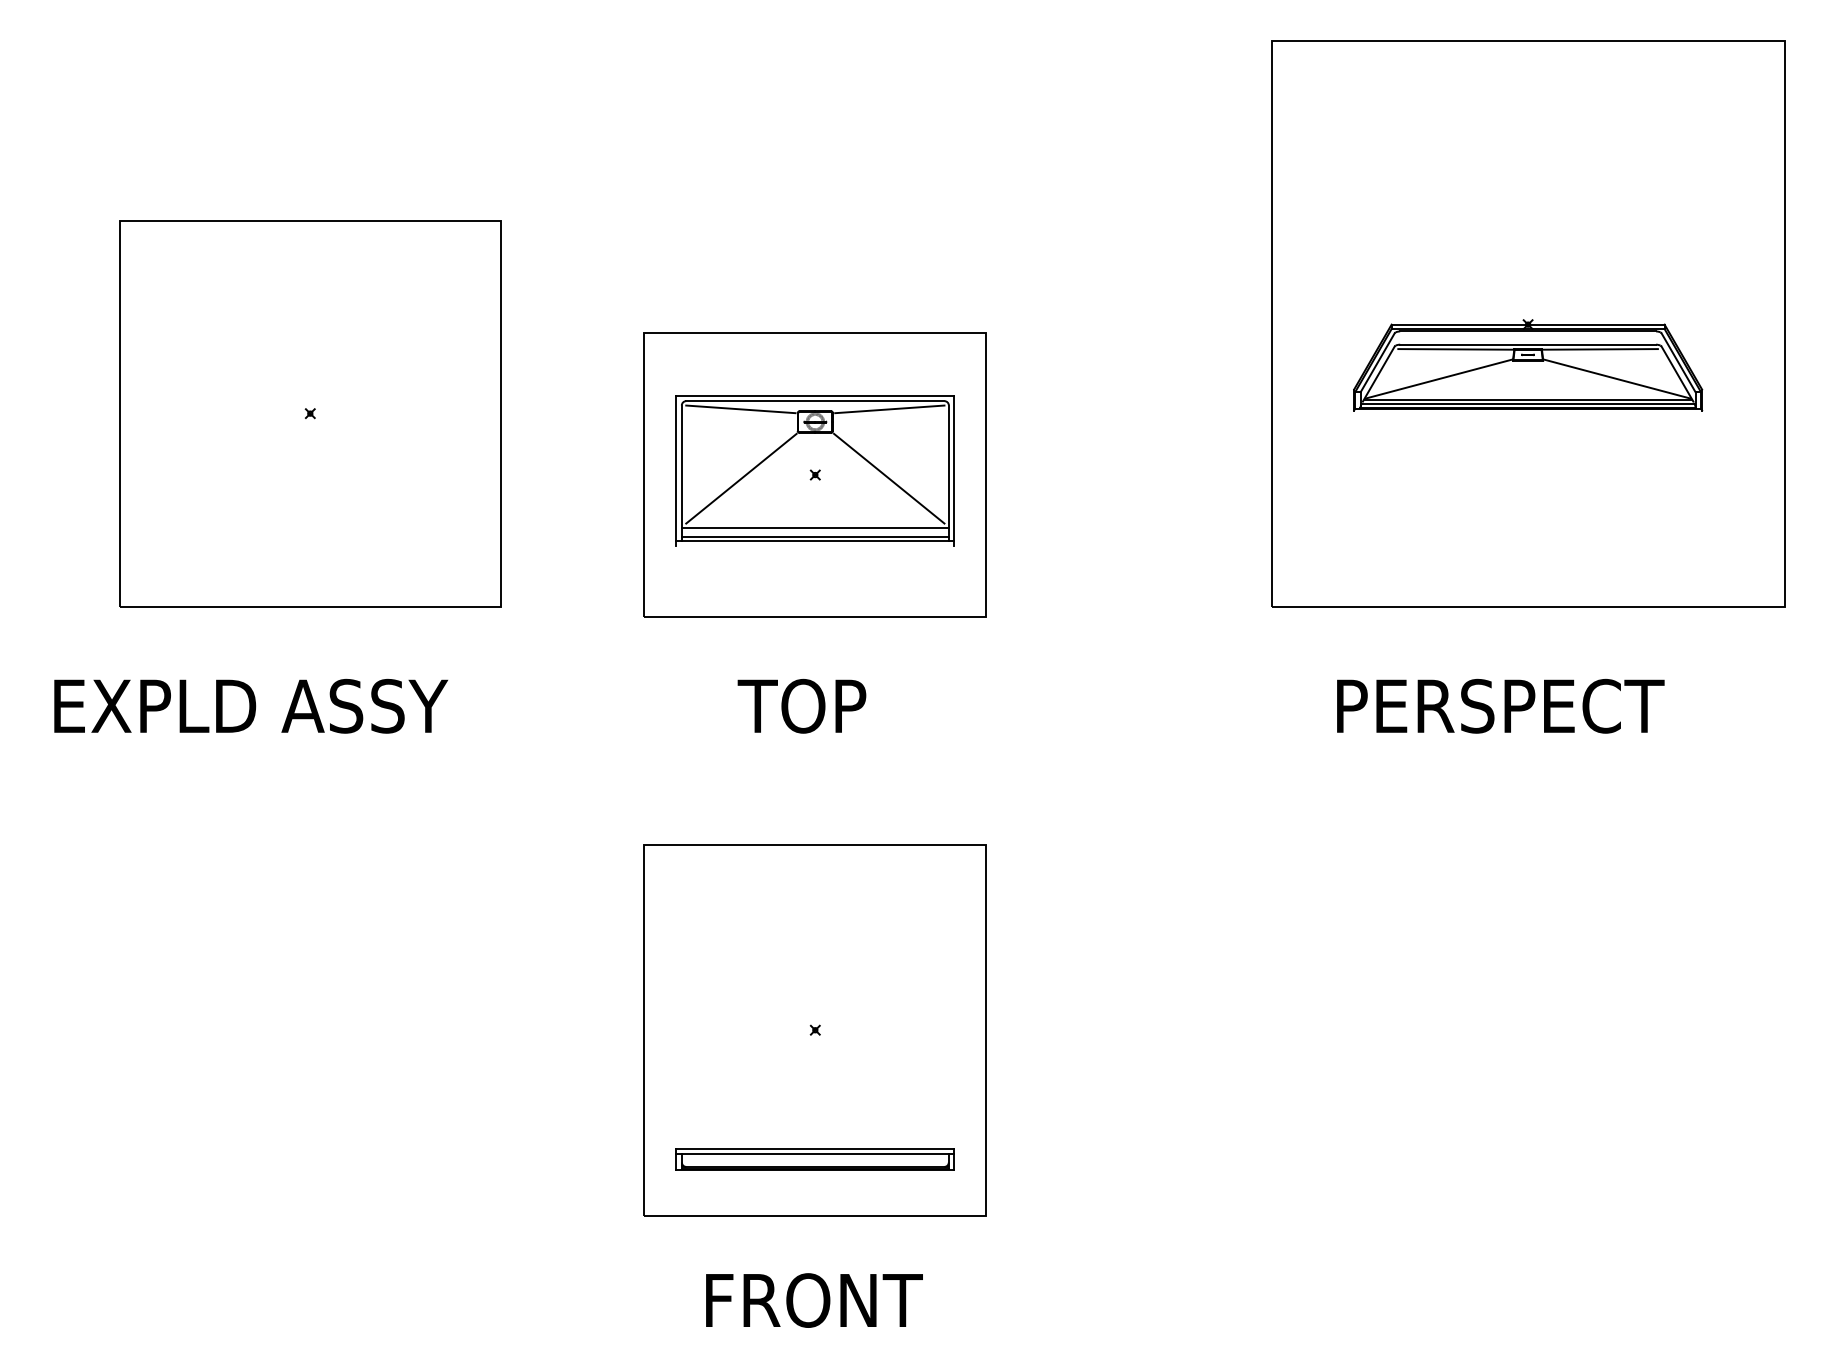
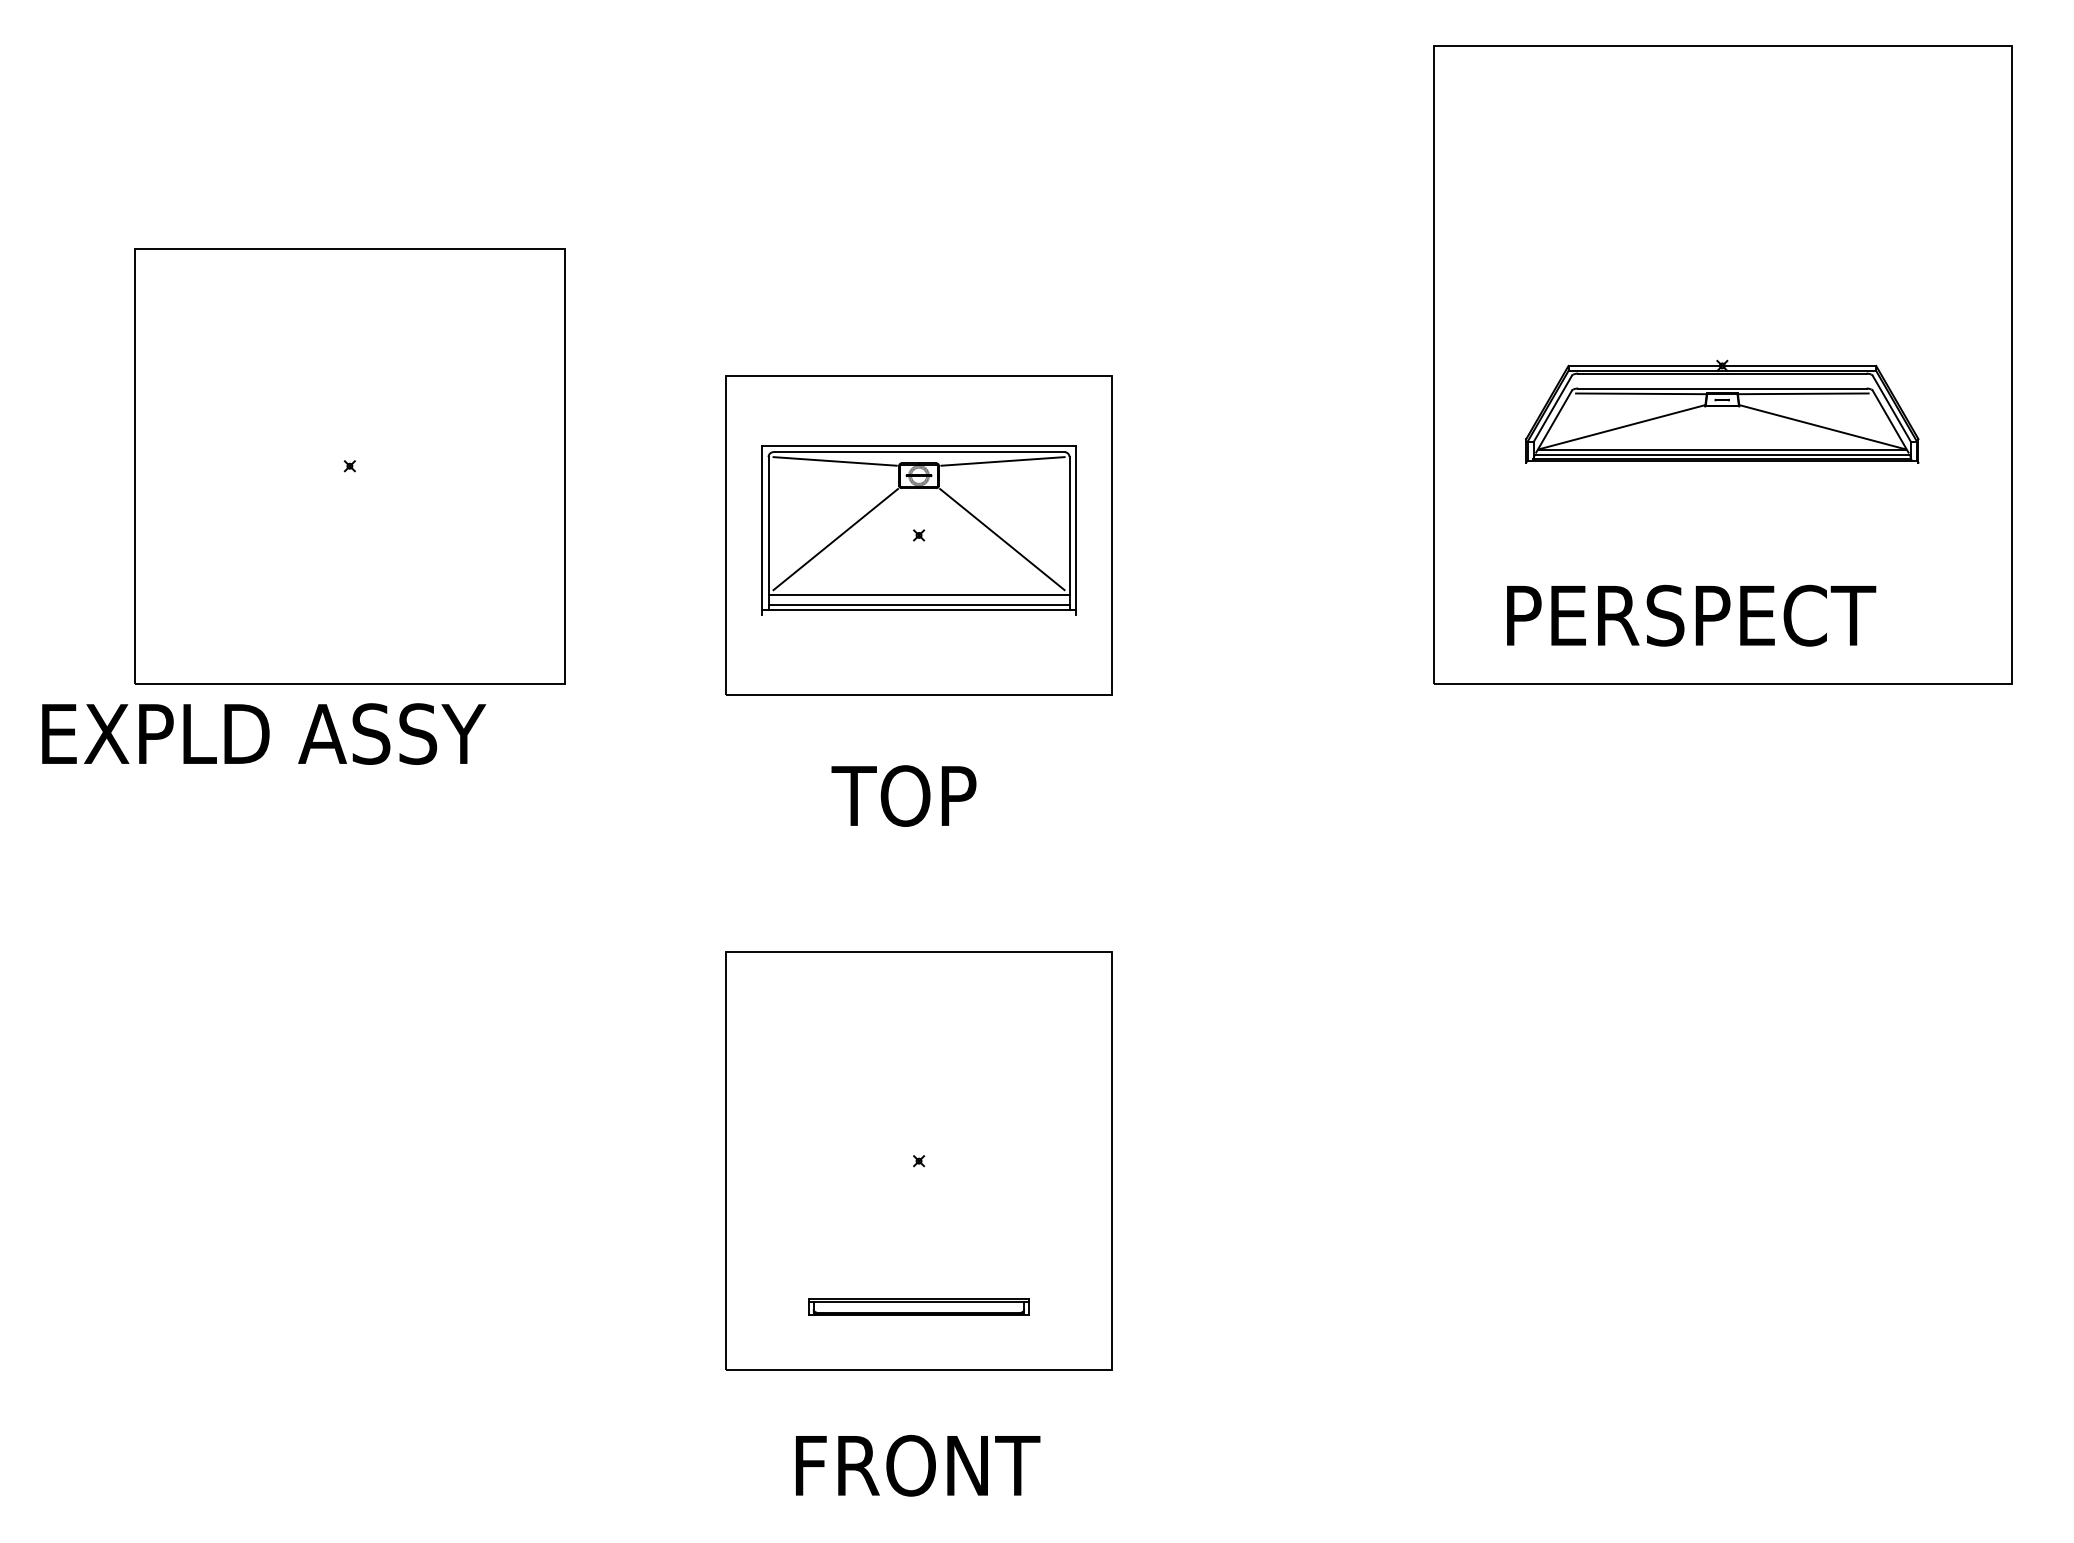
text: (251, 705) -> (264, 733), moved
text: (1500, 705) -> (1691, 614), moved
part: (814, 1159) -> (918, 1306), size x0.7

